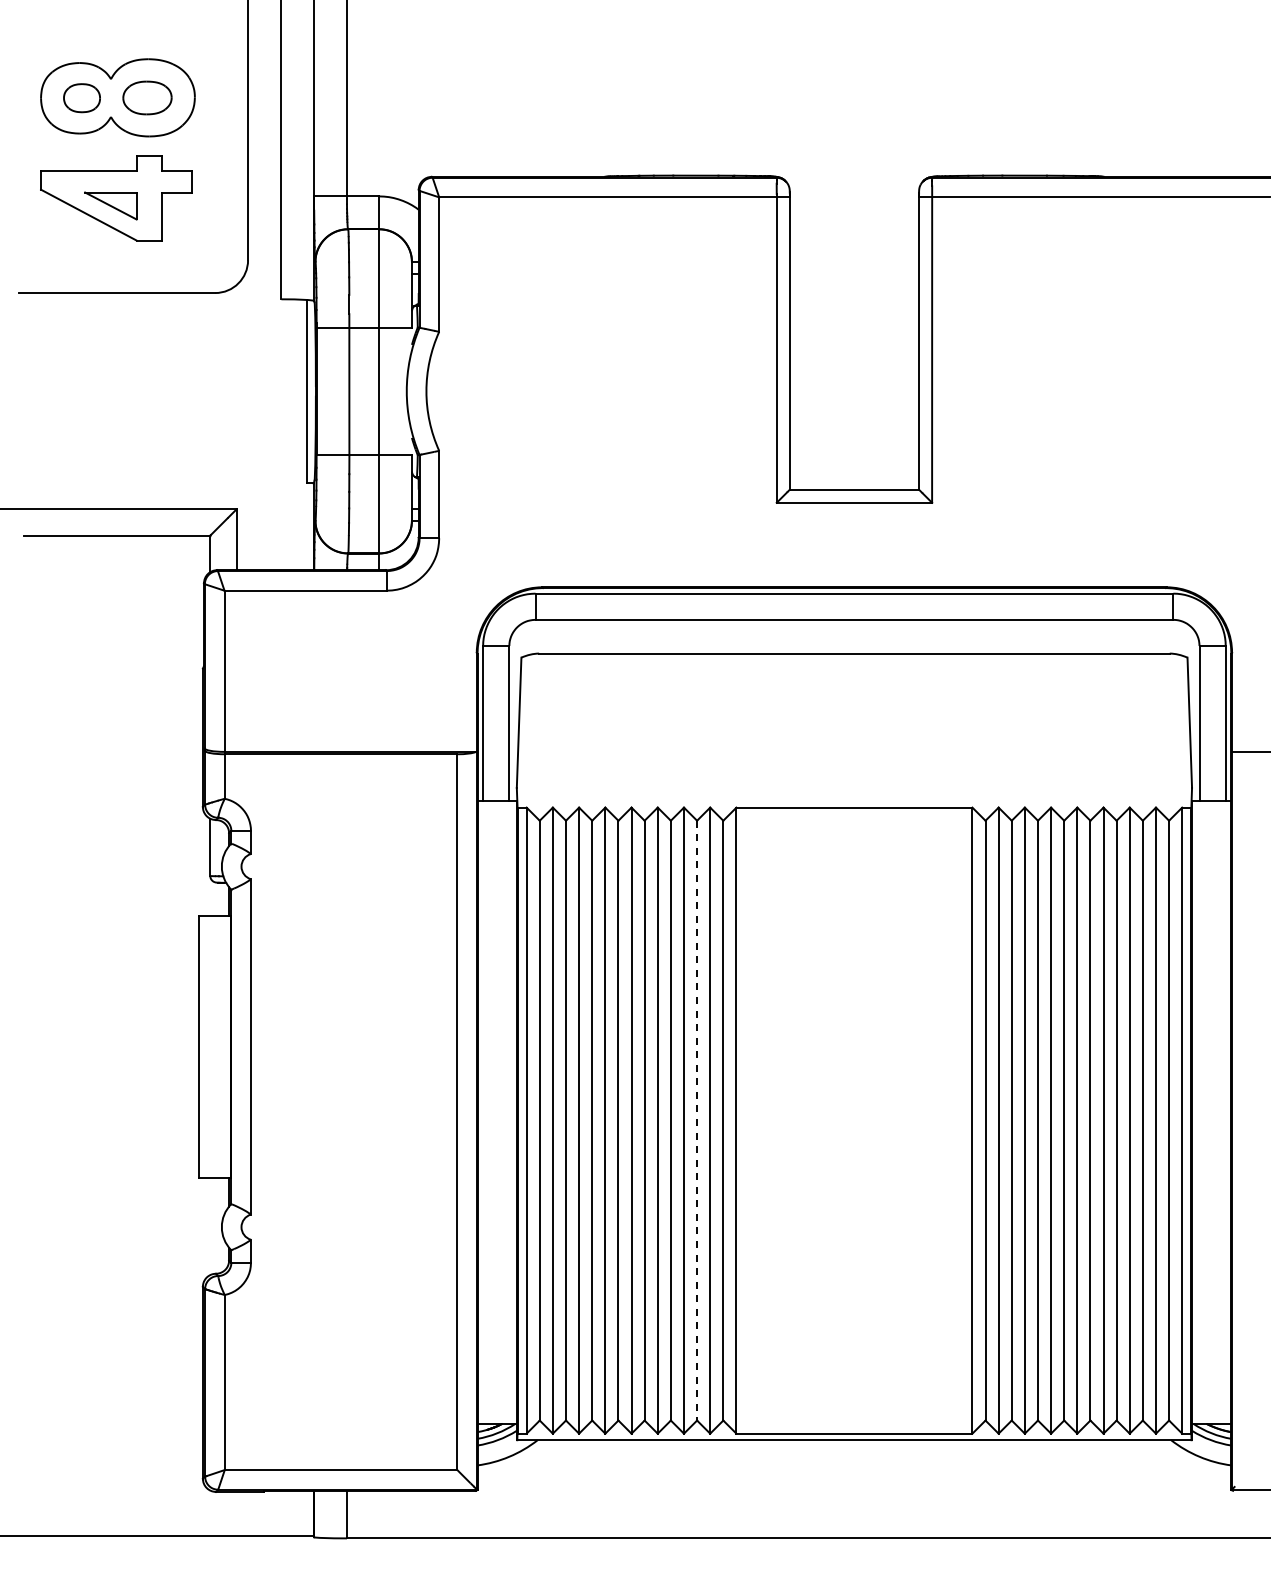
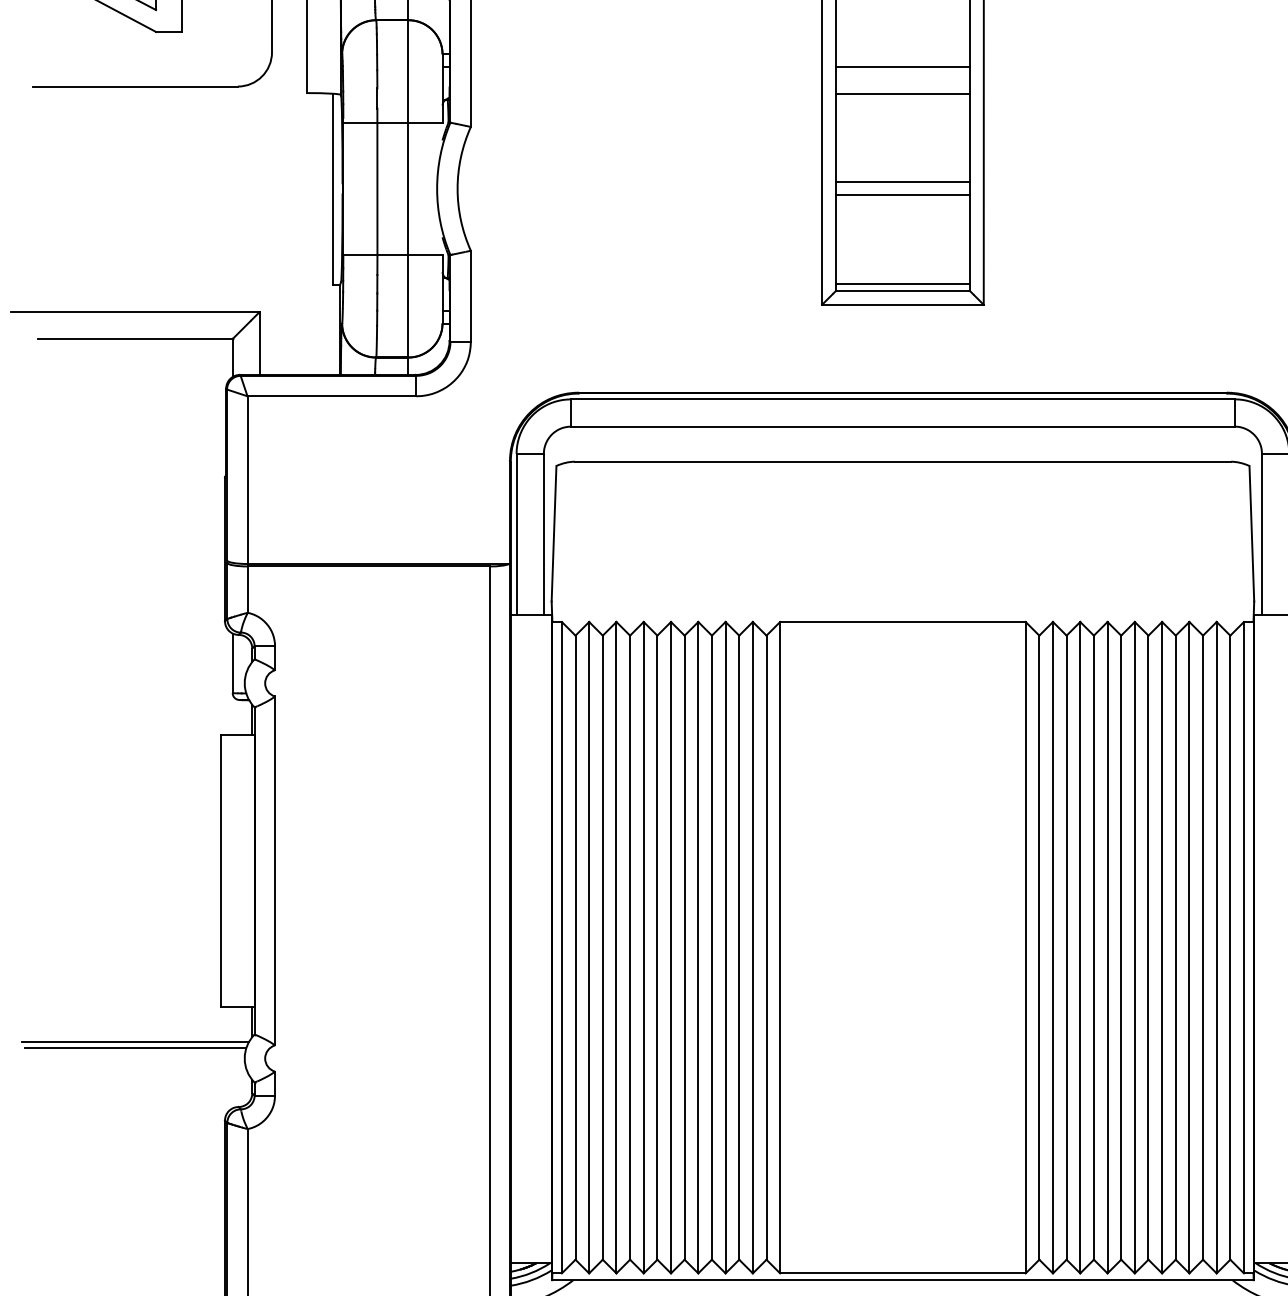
line: (854, 273) -> (903, 66), added
line: (854, 300) -> (903, 94), added
line: (854, 385) -> (903, 182), added
line: (854, 397) -> (903, 195), added
line: (854, 482) -> (903, 283), added
line: (697, 1120) -> (739, 947), dashed -> solid
line: (116, 1210) -> (135, 1041), added
line: (116, 1217) -> (135, 1048), added

